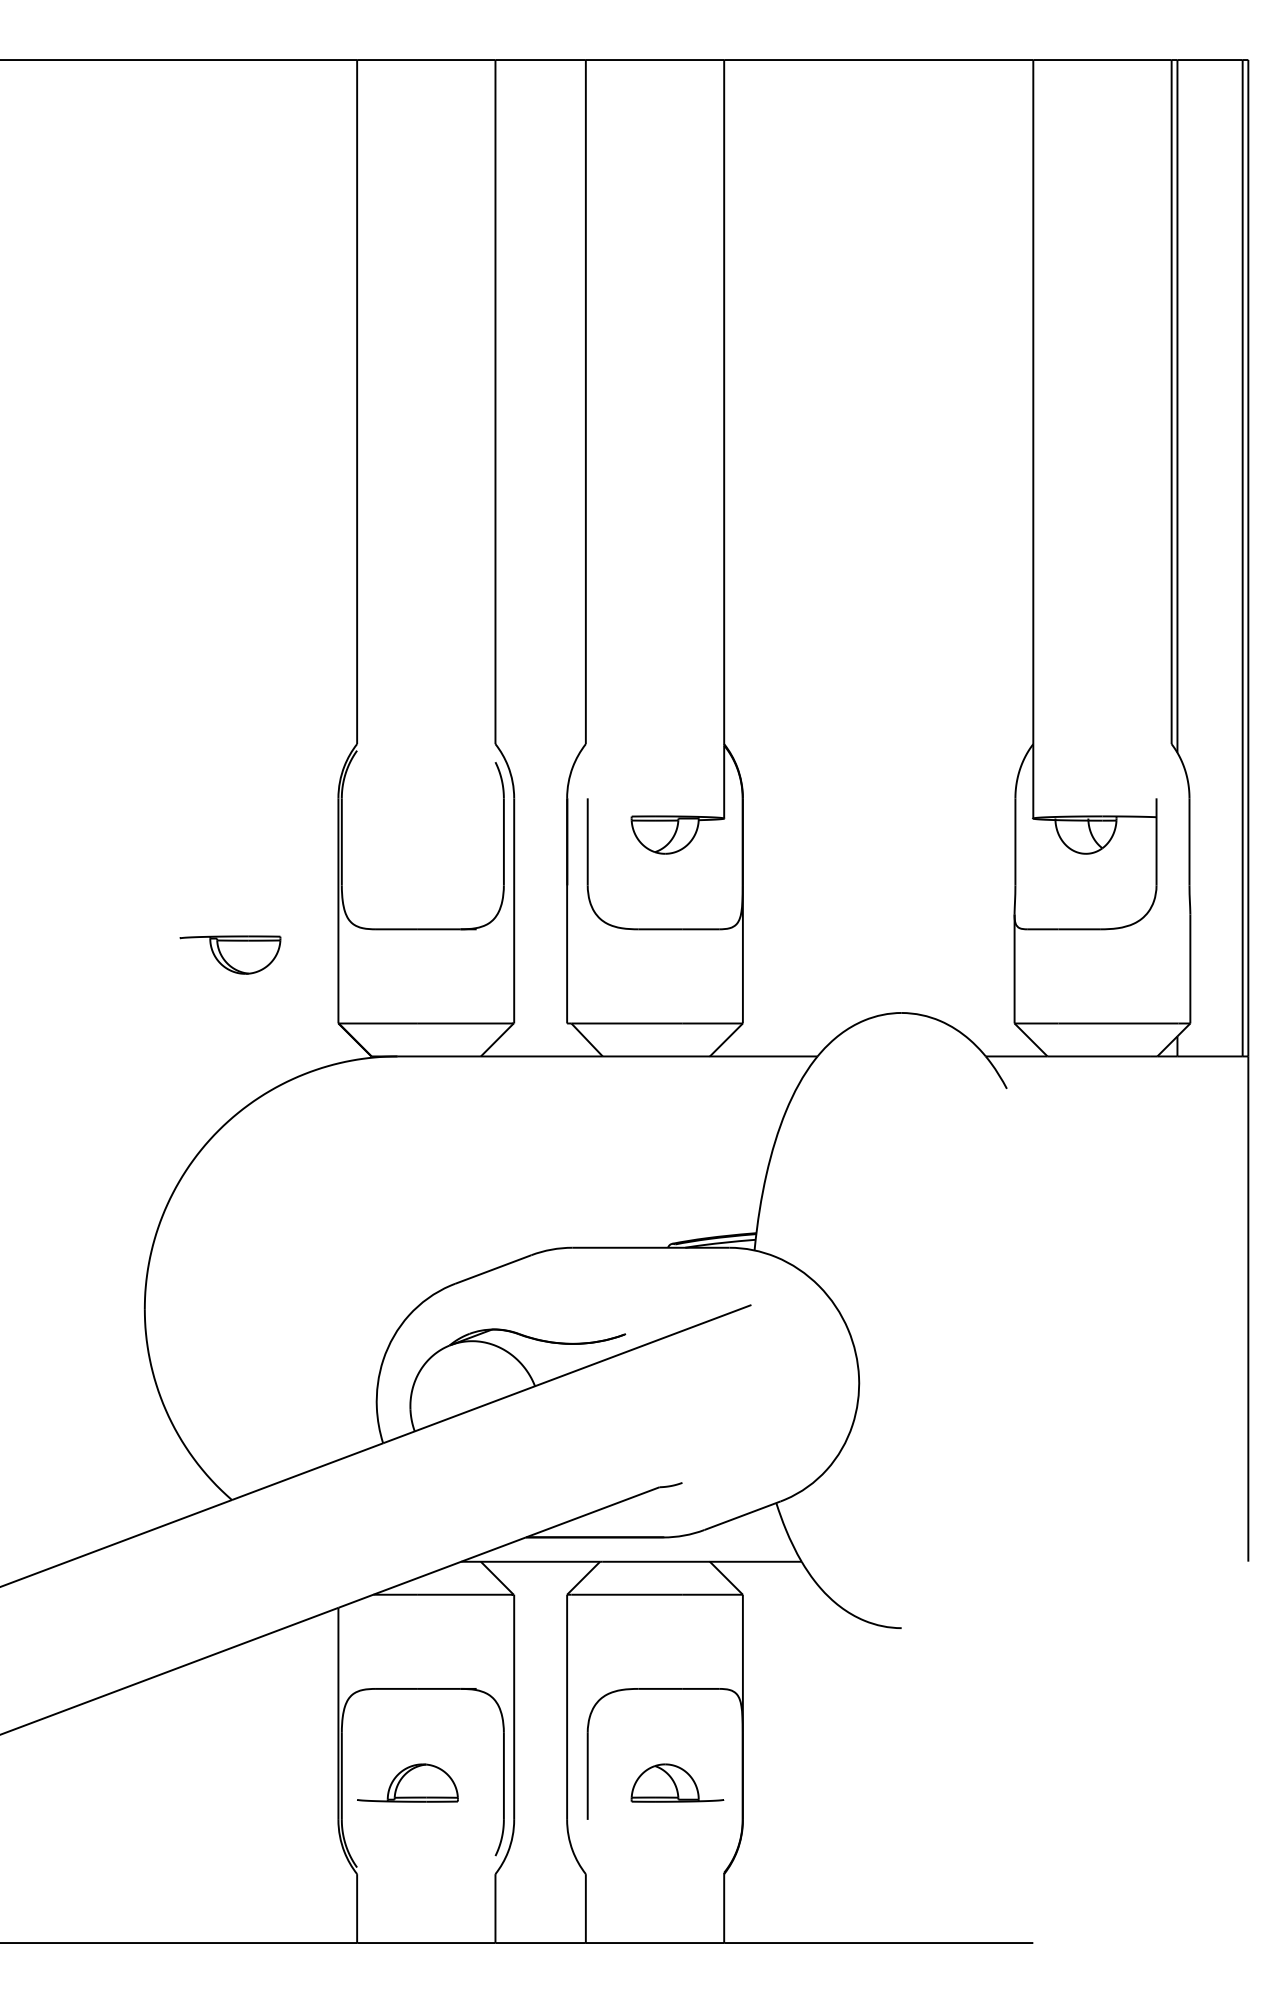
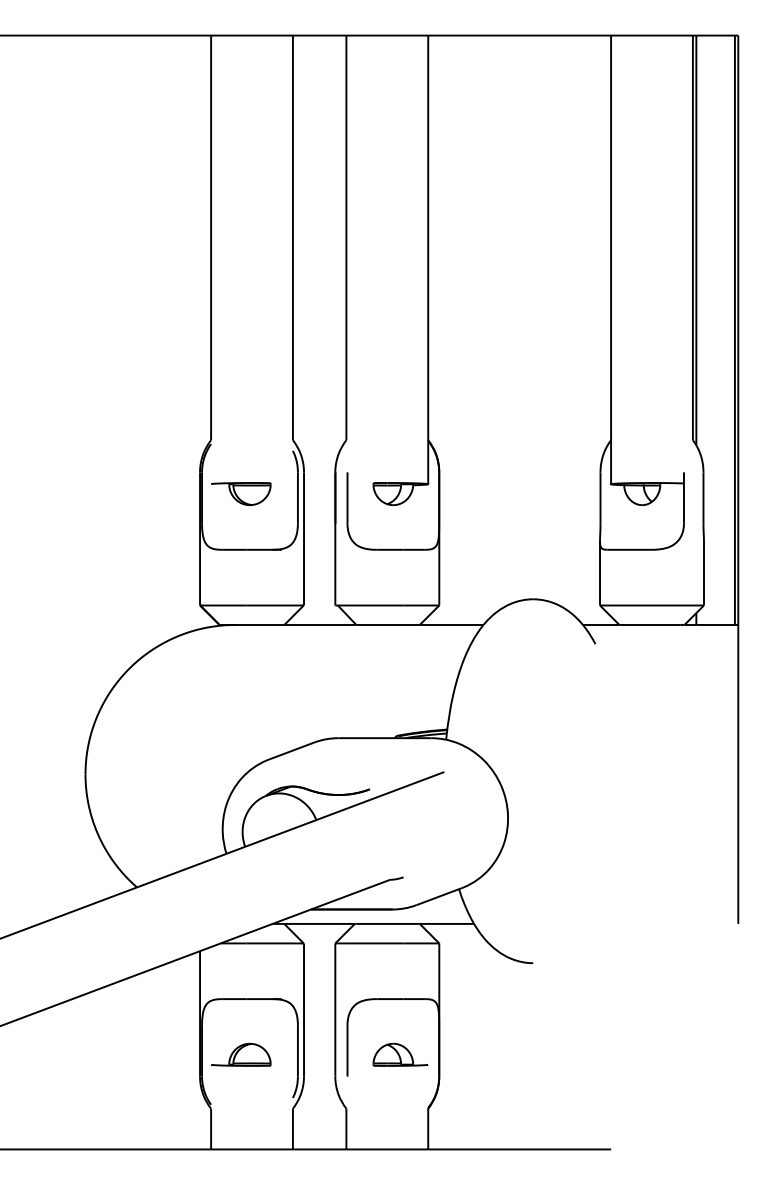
part: (231, 954) -> (241, 493), moved

